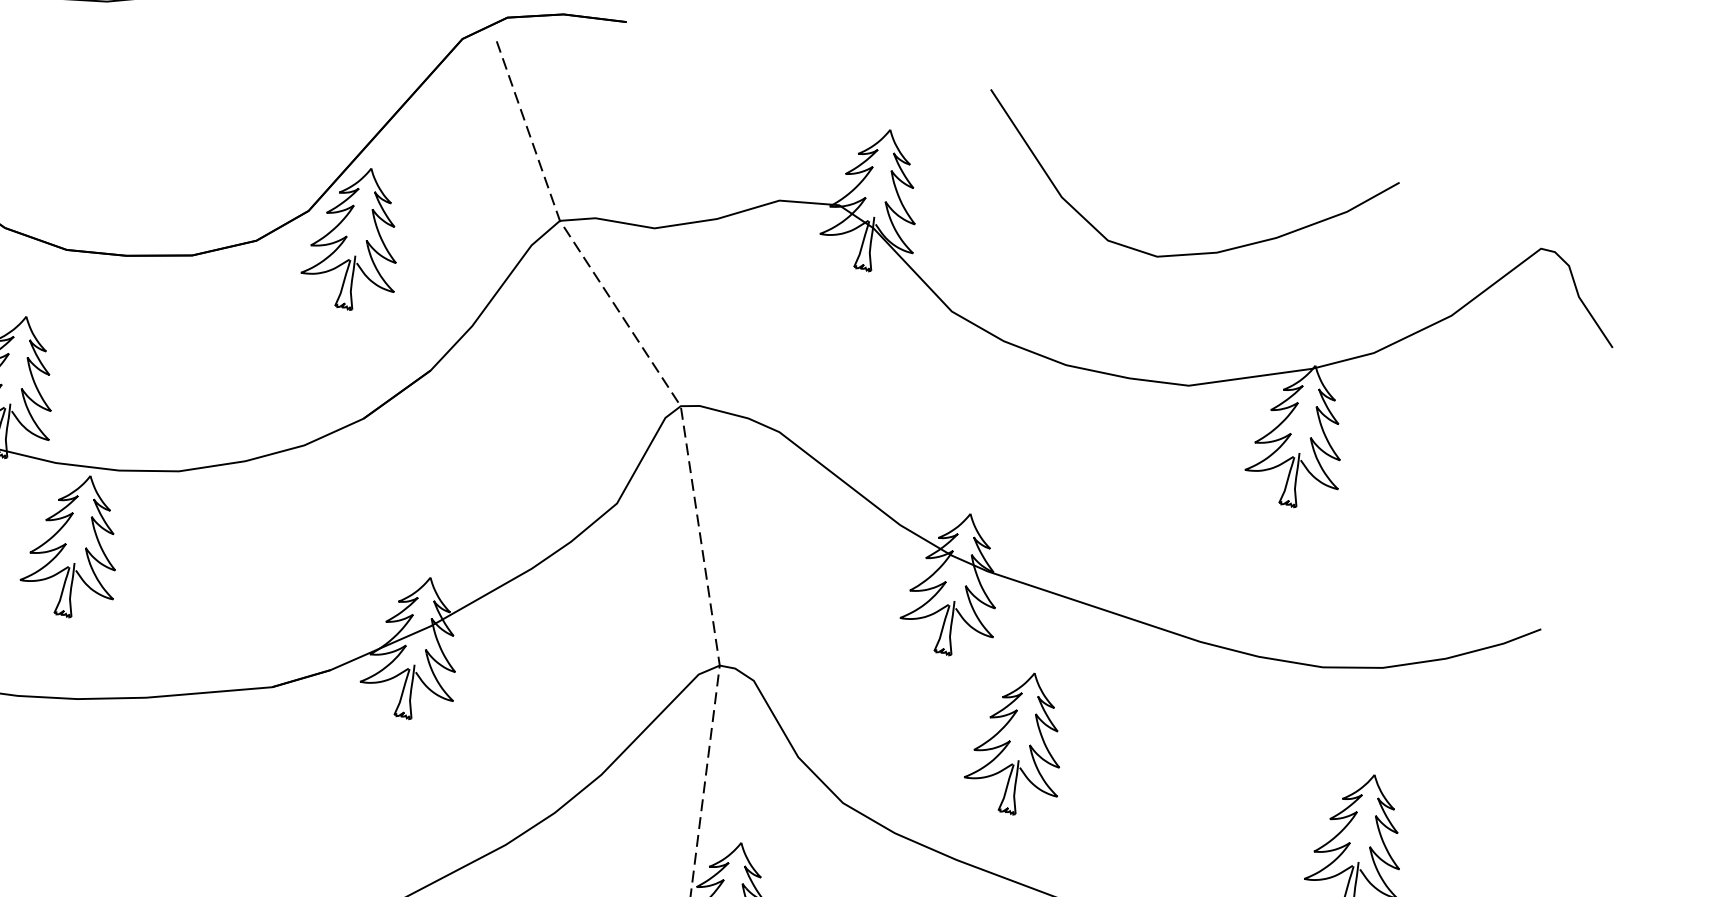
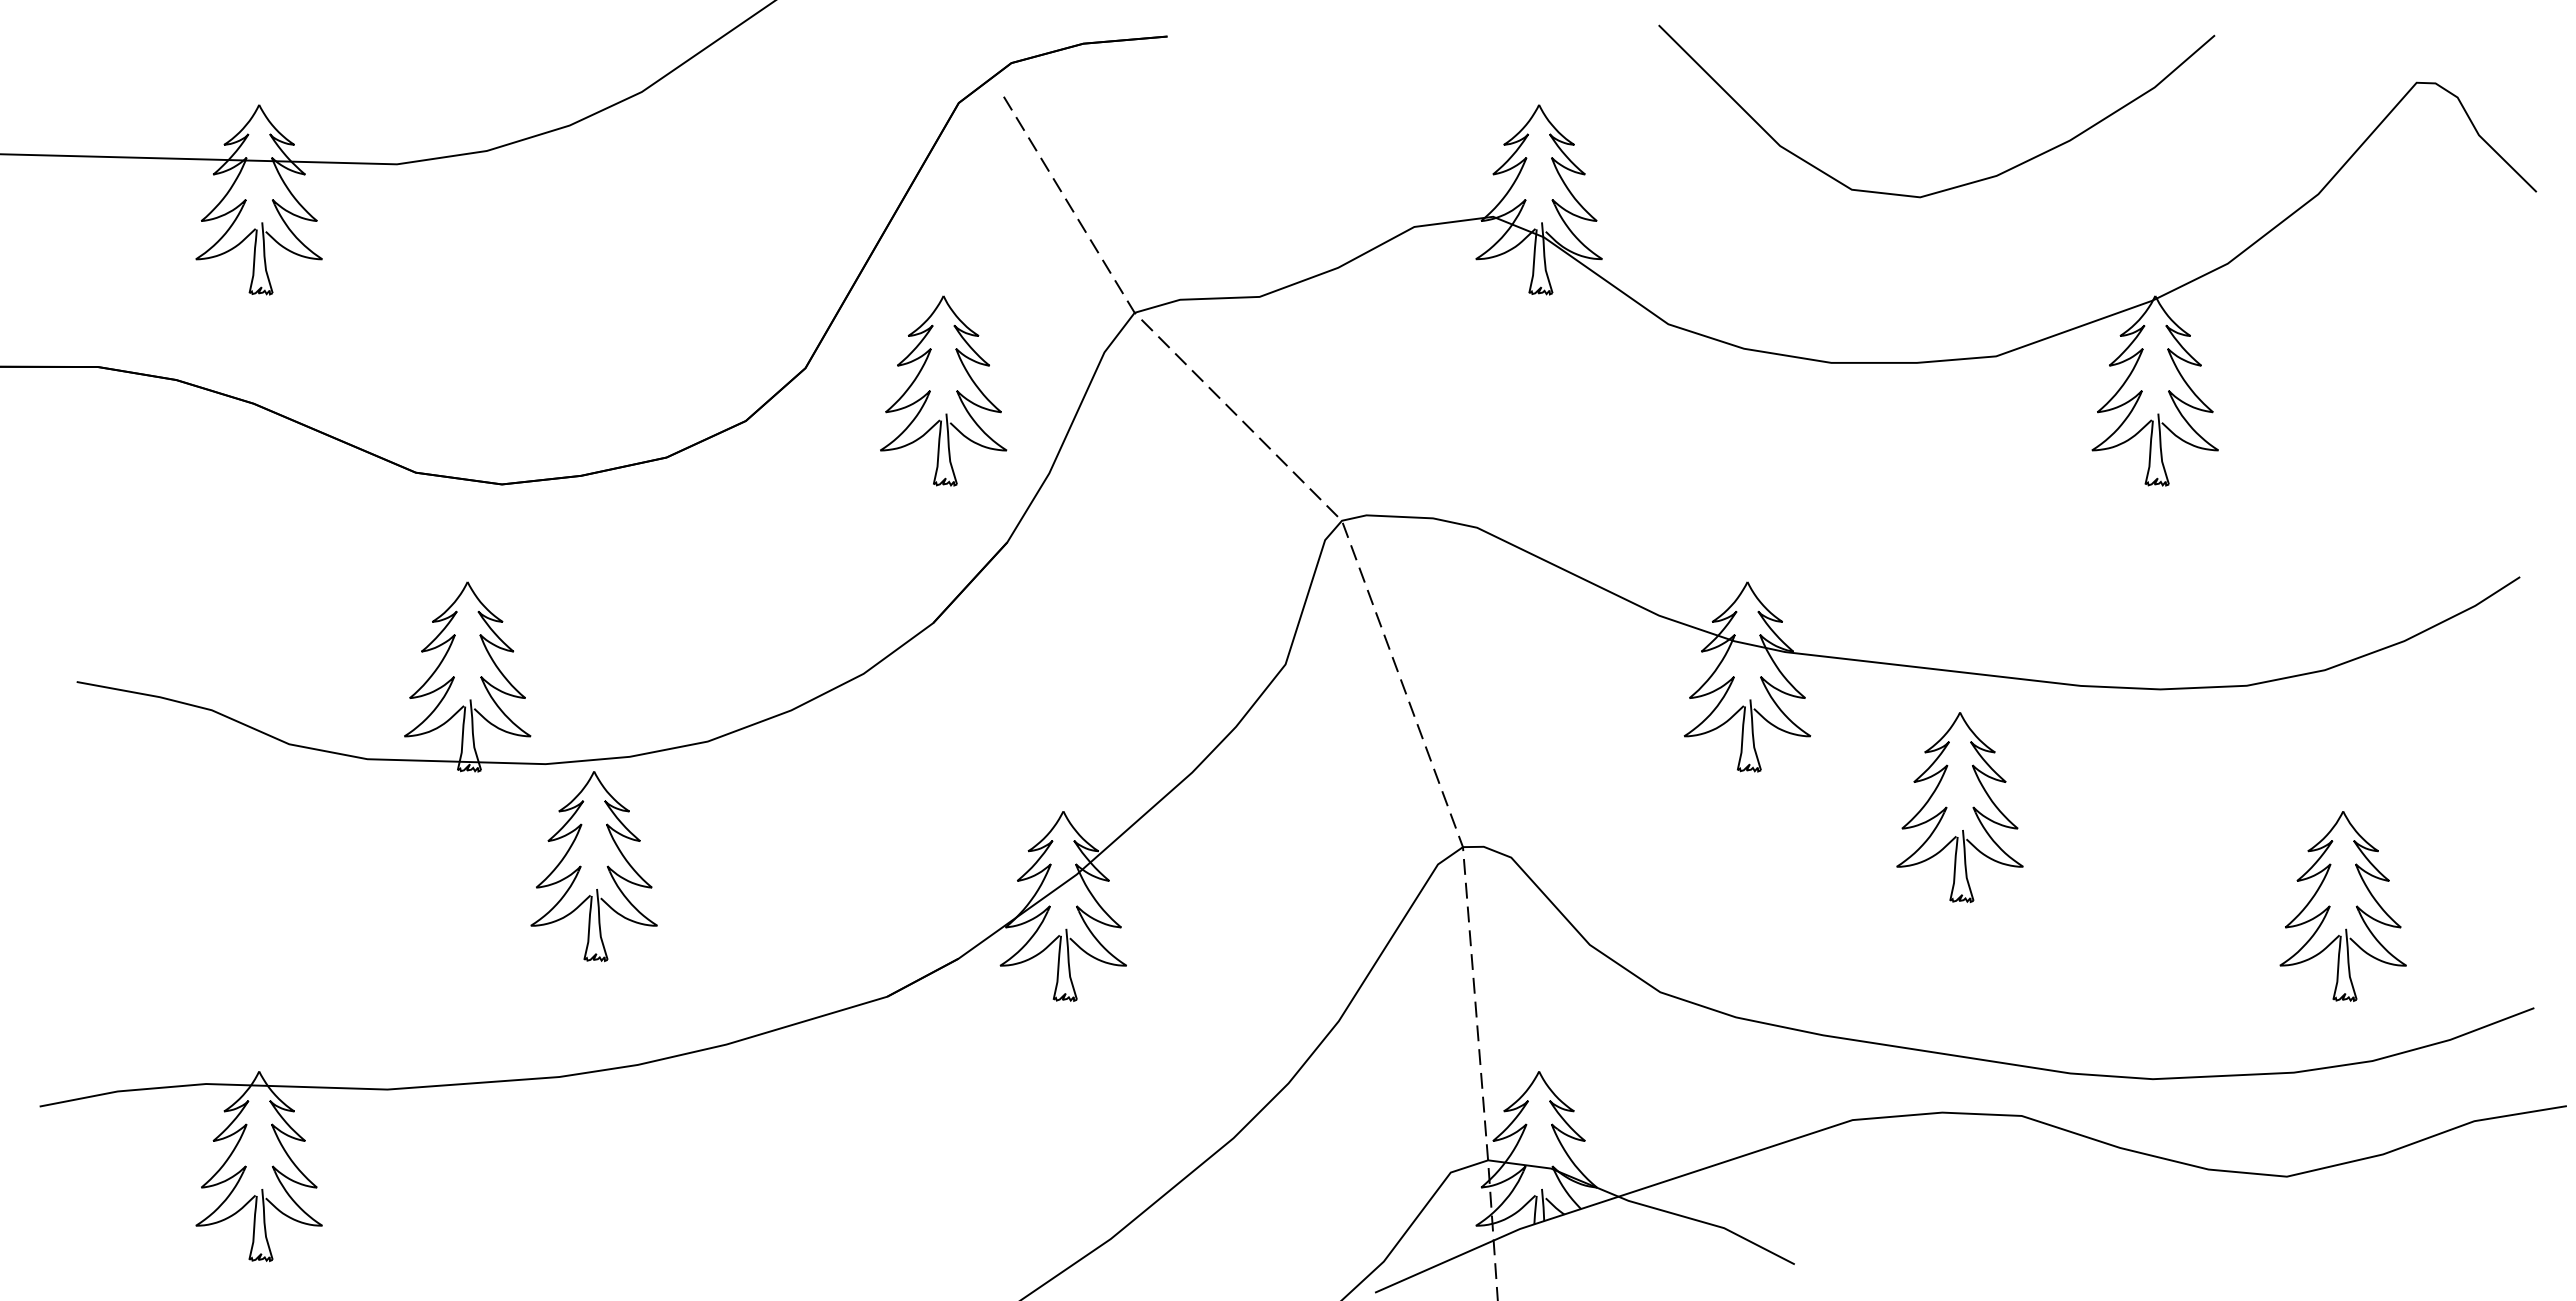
part: (356, 238) -> (943, 390), moved
part: (1010, 741) -> (1947, 807), moved

